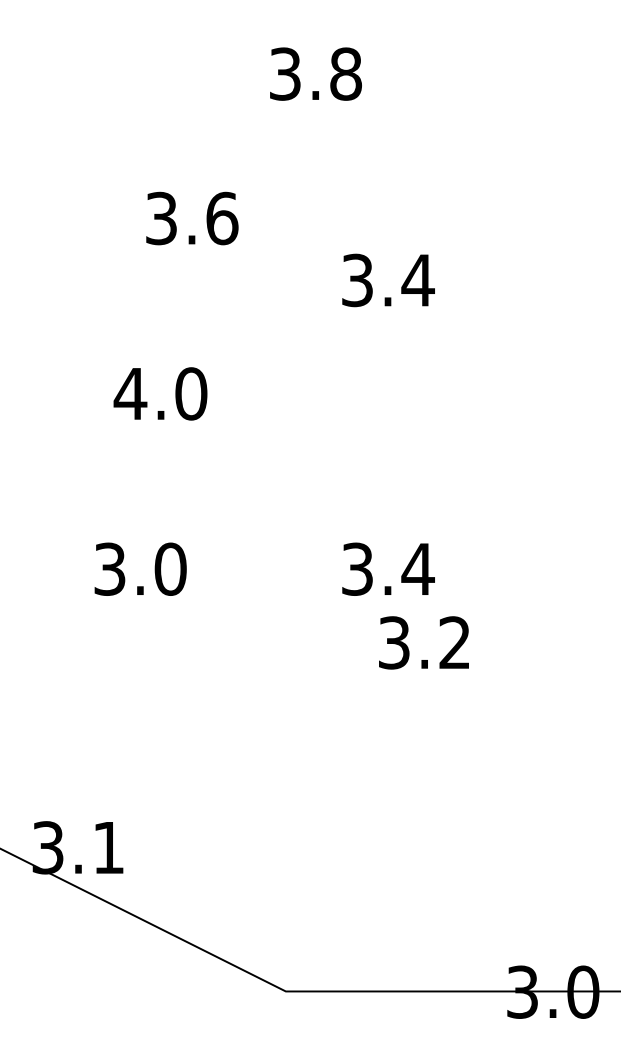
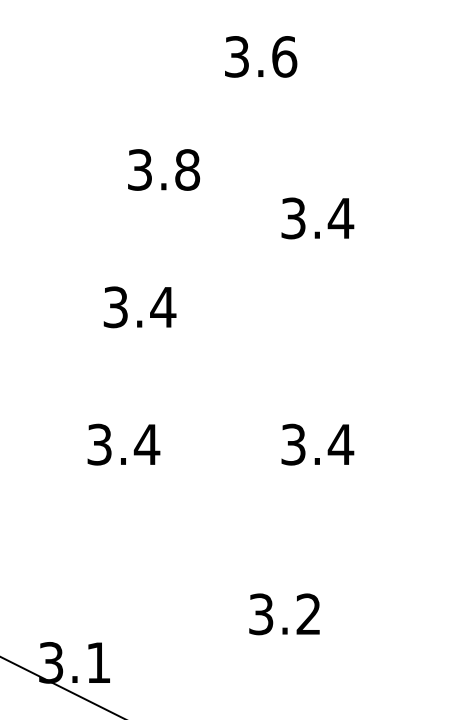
text: (346, 73) -> (284, 56), 3.8 -> 3.6
text: (222, 218) -> (187, 169), 3.6 -> 3.8
text: (160, 393) -> (139, 307), 4.0 -> 3.4
text: (170, 568) -> (147, 444), 3.0 -> 3.4
text: (423, 642) -> (284, 614), moved

